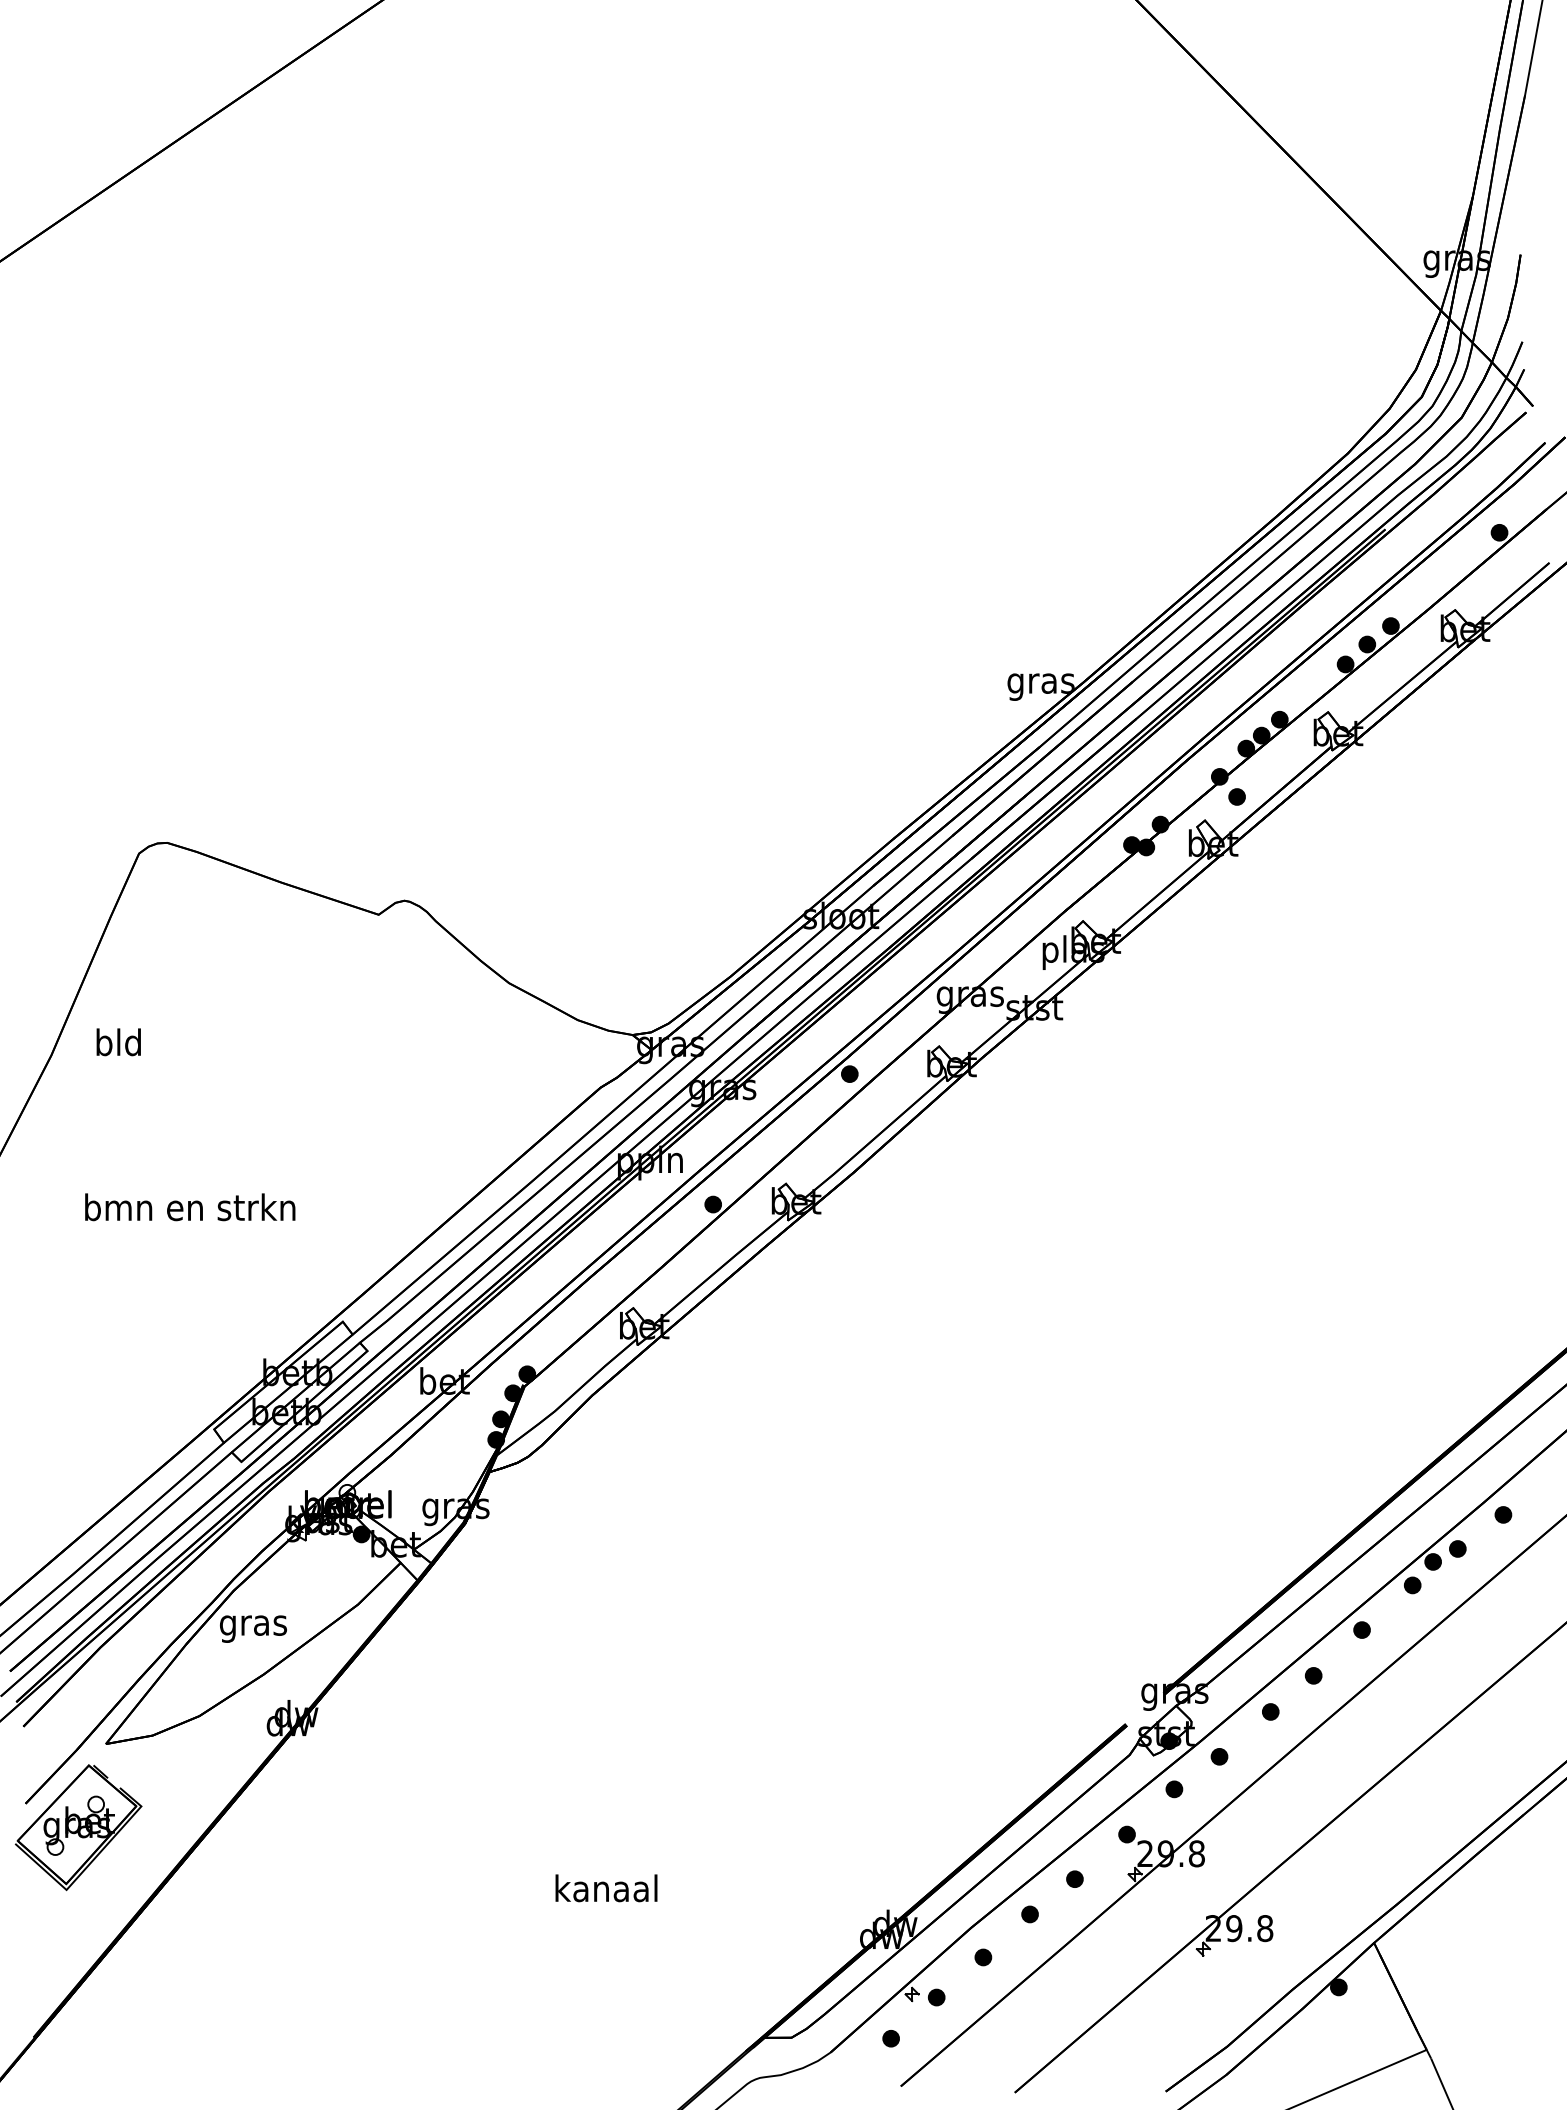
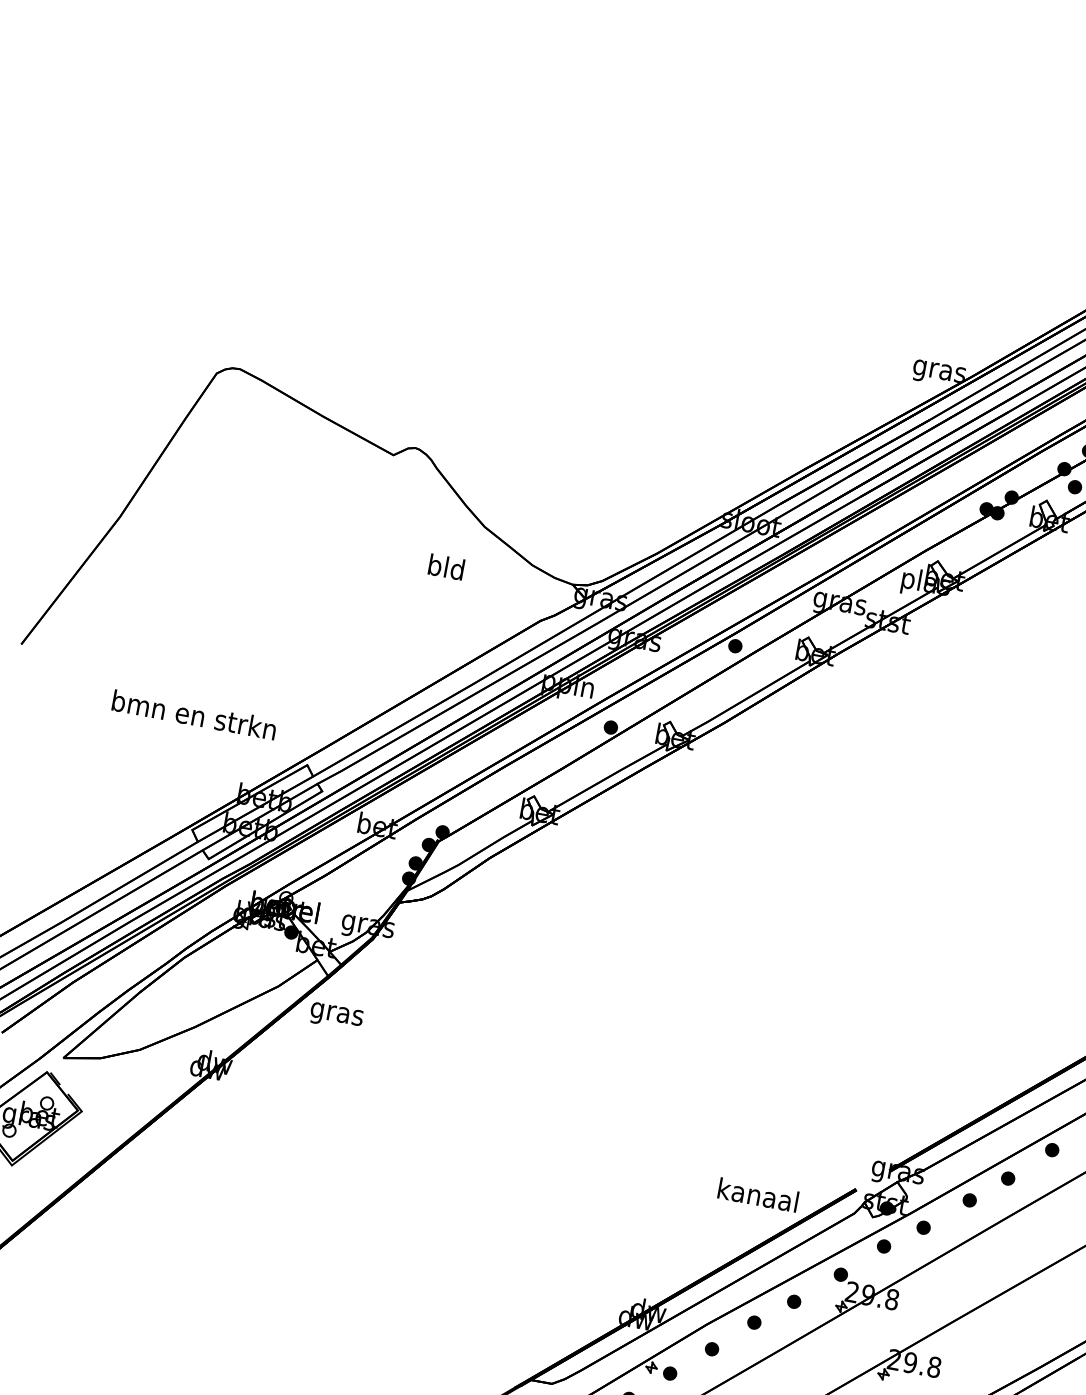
text: (118, 1042) -> (446, 567), moved
text: (190, 1207) -> (194, 715), moved
text: (253, 1628) -> (336, 1016), moved
text: (606, 1888) -> (758, 1195), moved

